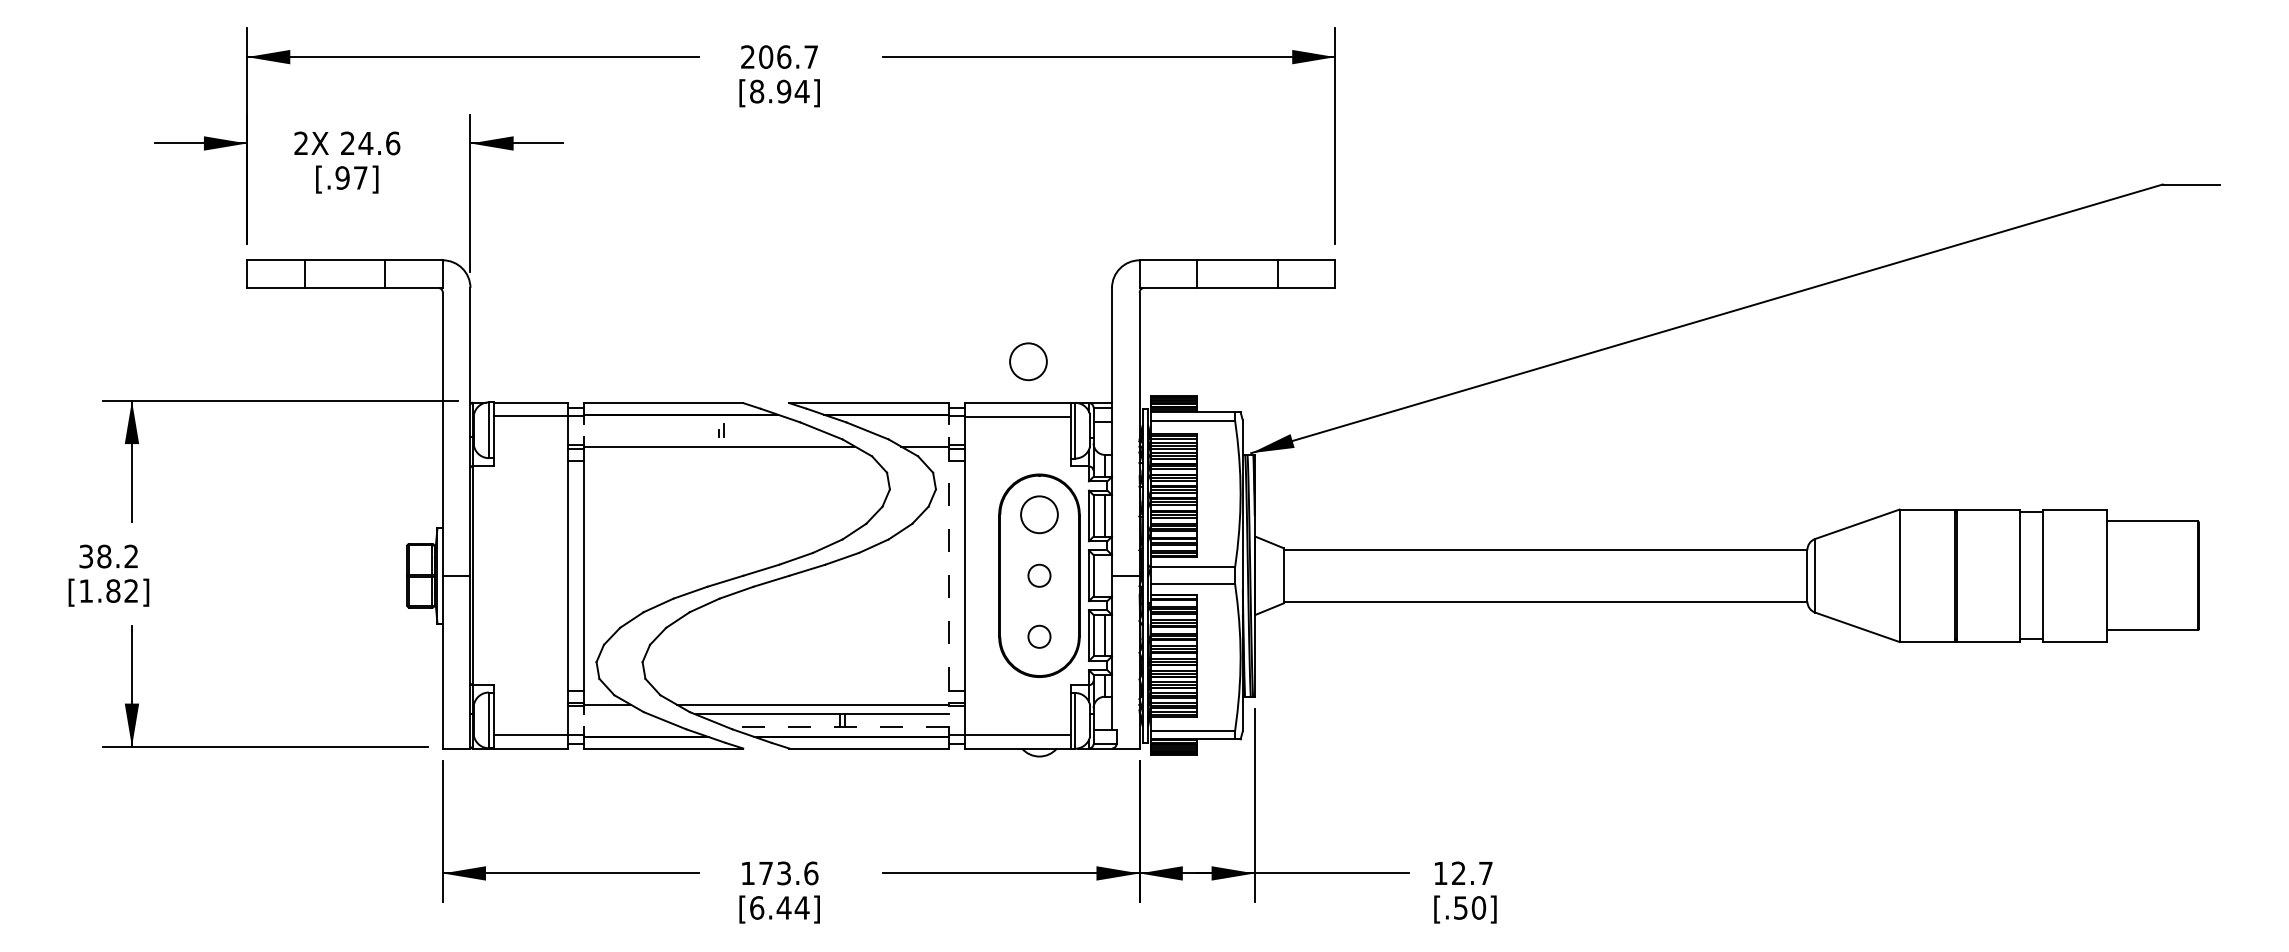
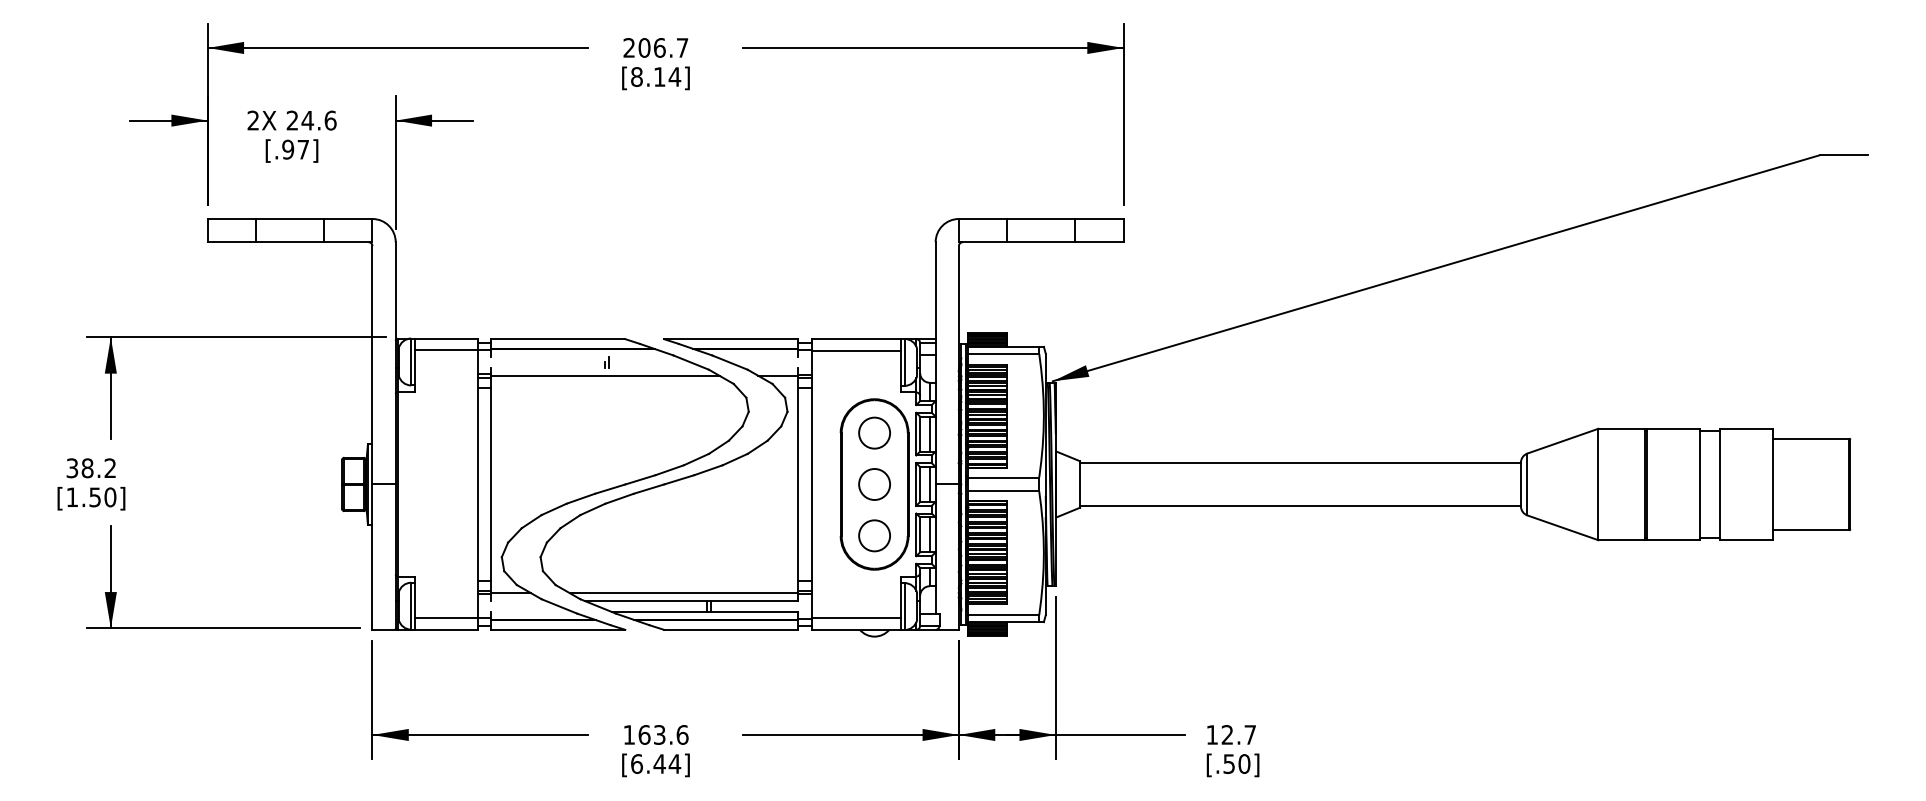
text: (784, 91) -> (660, 76), [8.94] -> [8.14]
circle: (1028, 361) -> (865, 304), removed
line: (948, 575) -> (798, 484), dashed -> solid
circle: (1039, 575) -> (874, 484), size x1.67
line: (1105, 575) -> (930, 484), added
text: (122, 590) -> (102, 496), [1.82] -> [1.50]
circle: (1039, 636) -> (874, 535), size x1.67
line: (838, 727) -> (705, 612), dashed -> solid
text: (766, 873) -> (644, 735), 173.6 -> 163.6

